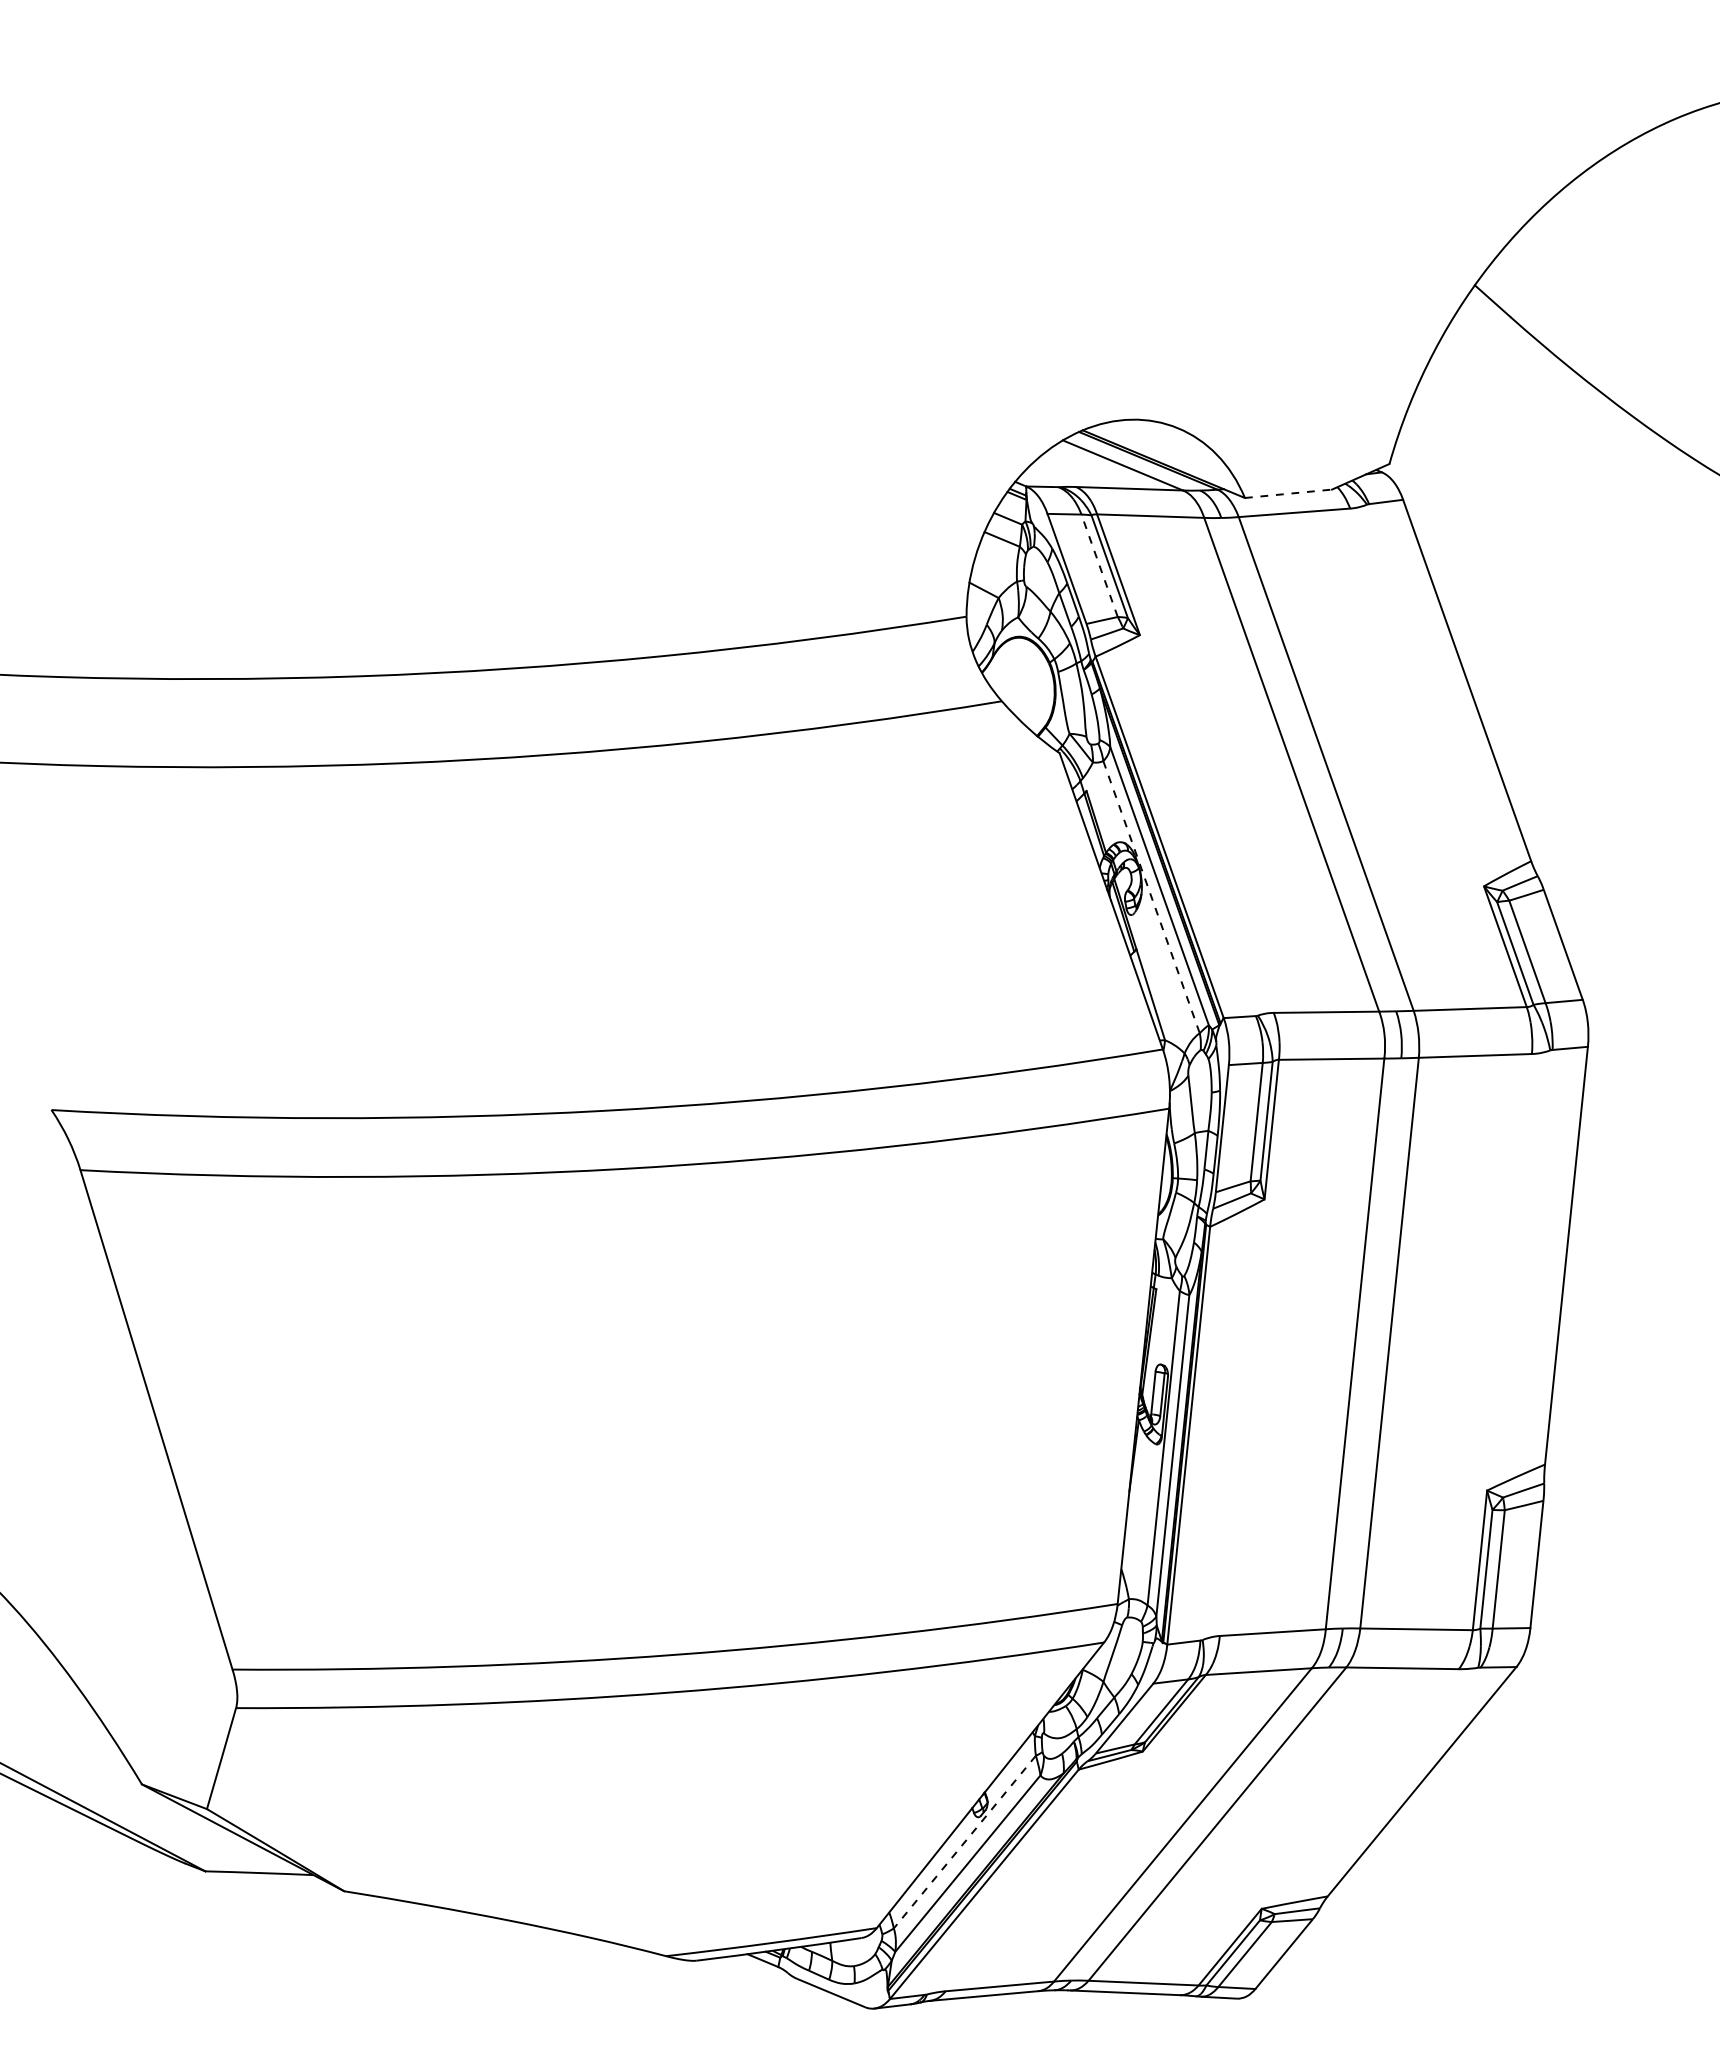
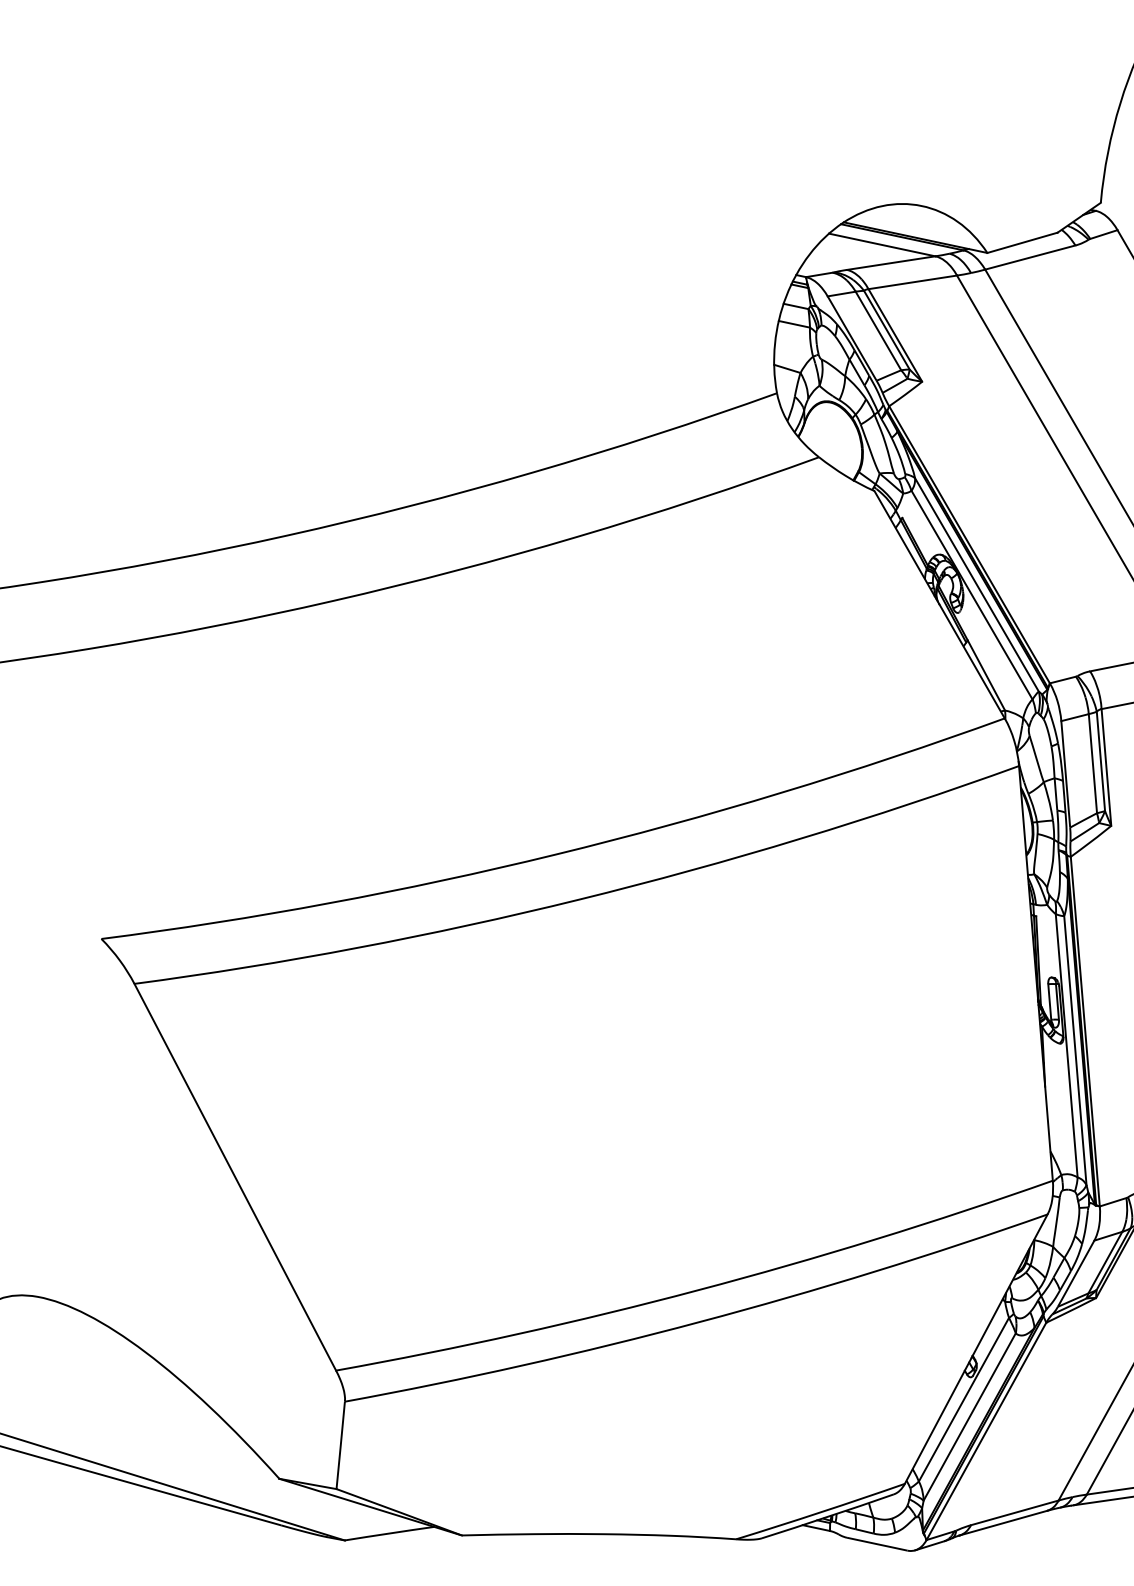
line: (1288, 493) -> (1022, 242), dashed -> solid
line: (1099, 565) -> (878, 330), dashed -> solid
line: (1151, 897) -> (972, 595), dashed -> solid
line: (964, 1842) -> (963, 1400), dashed -> solid

